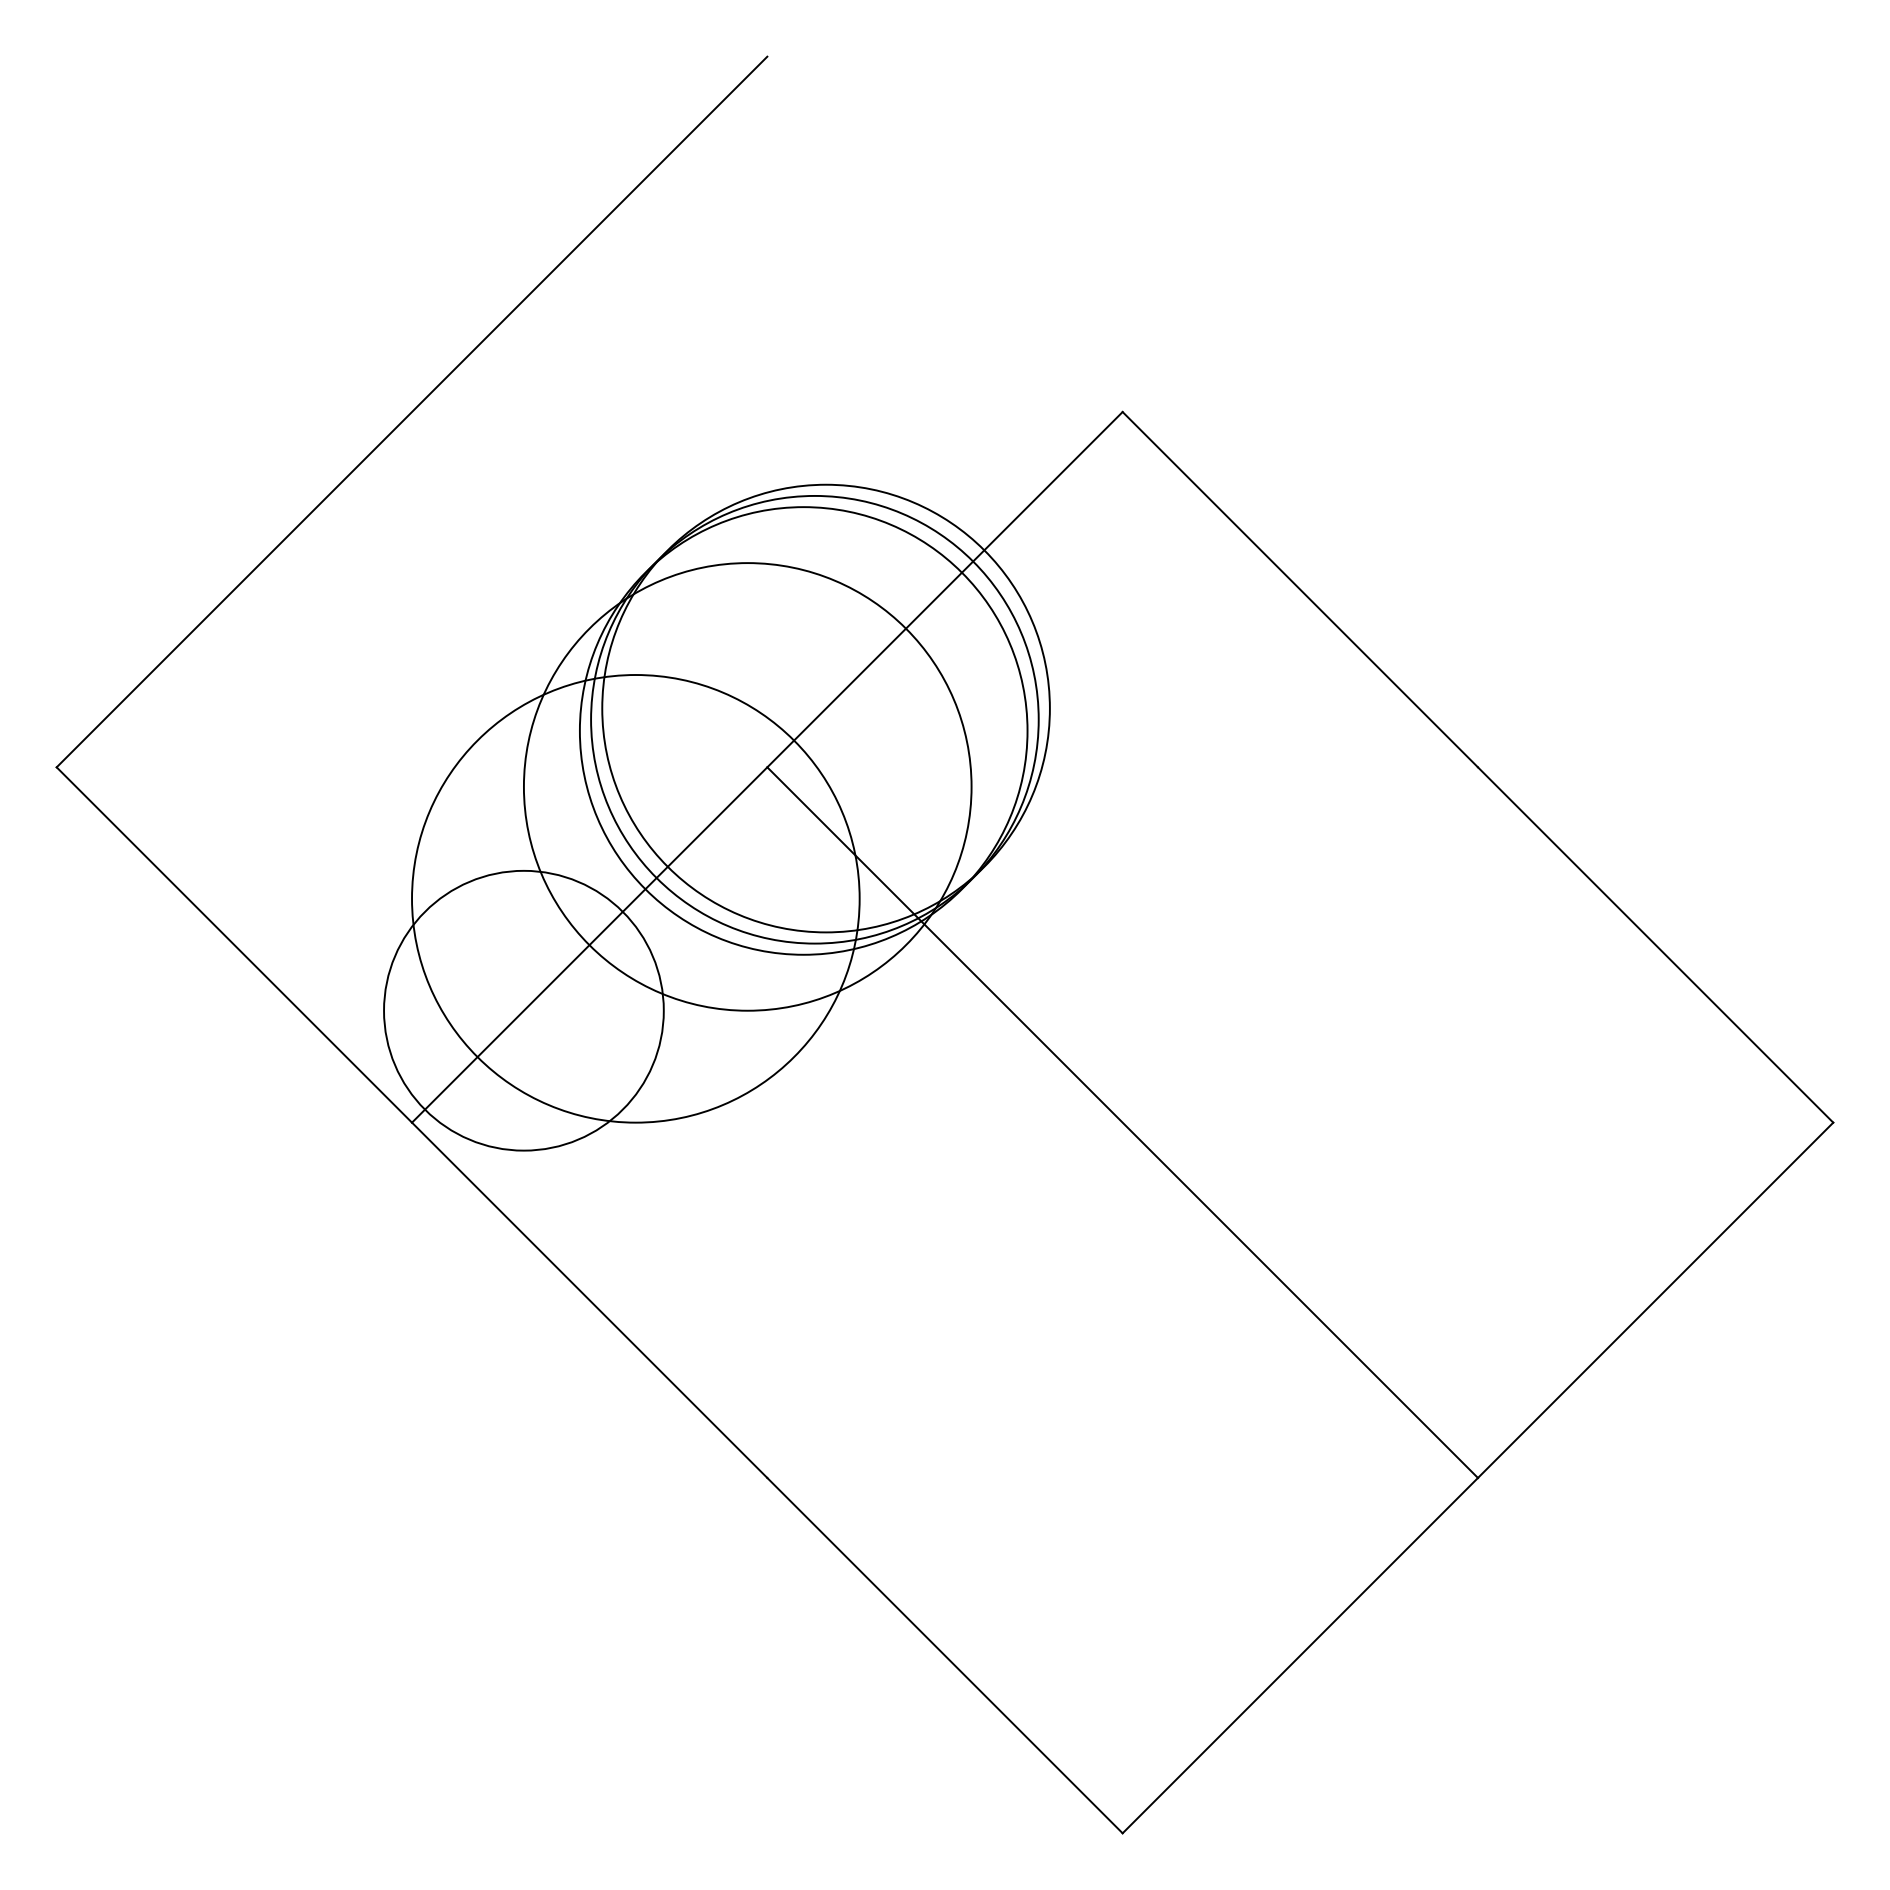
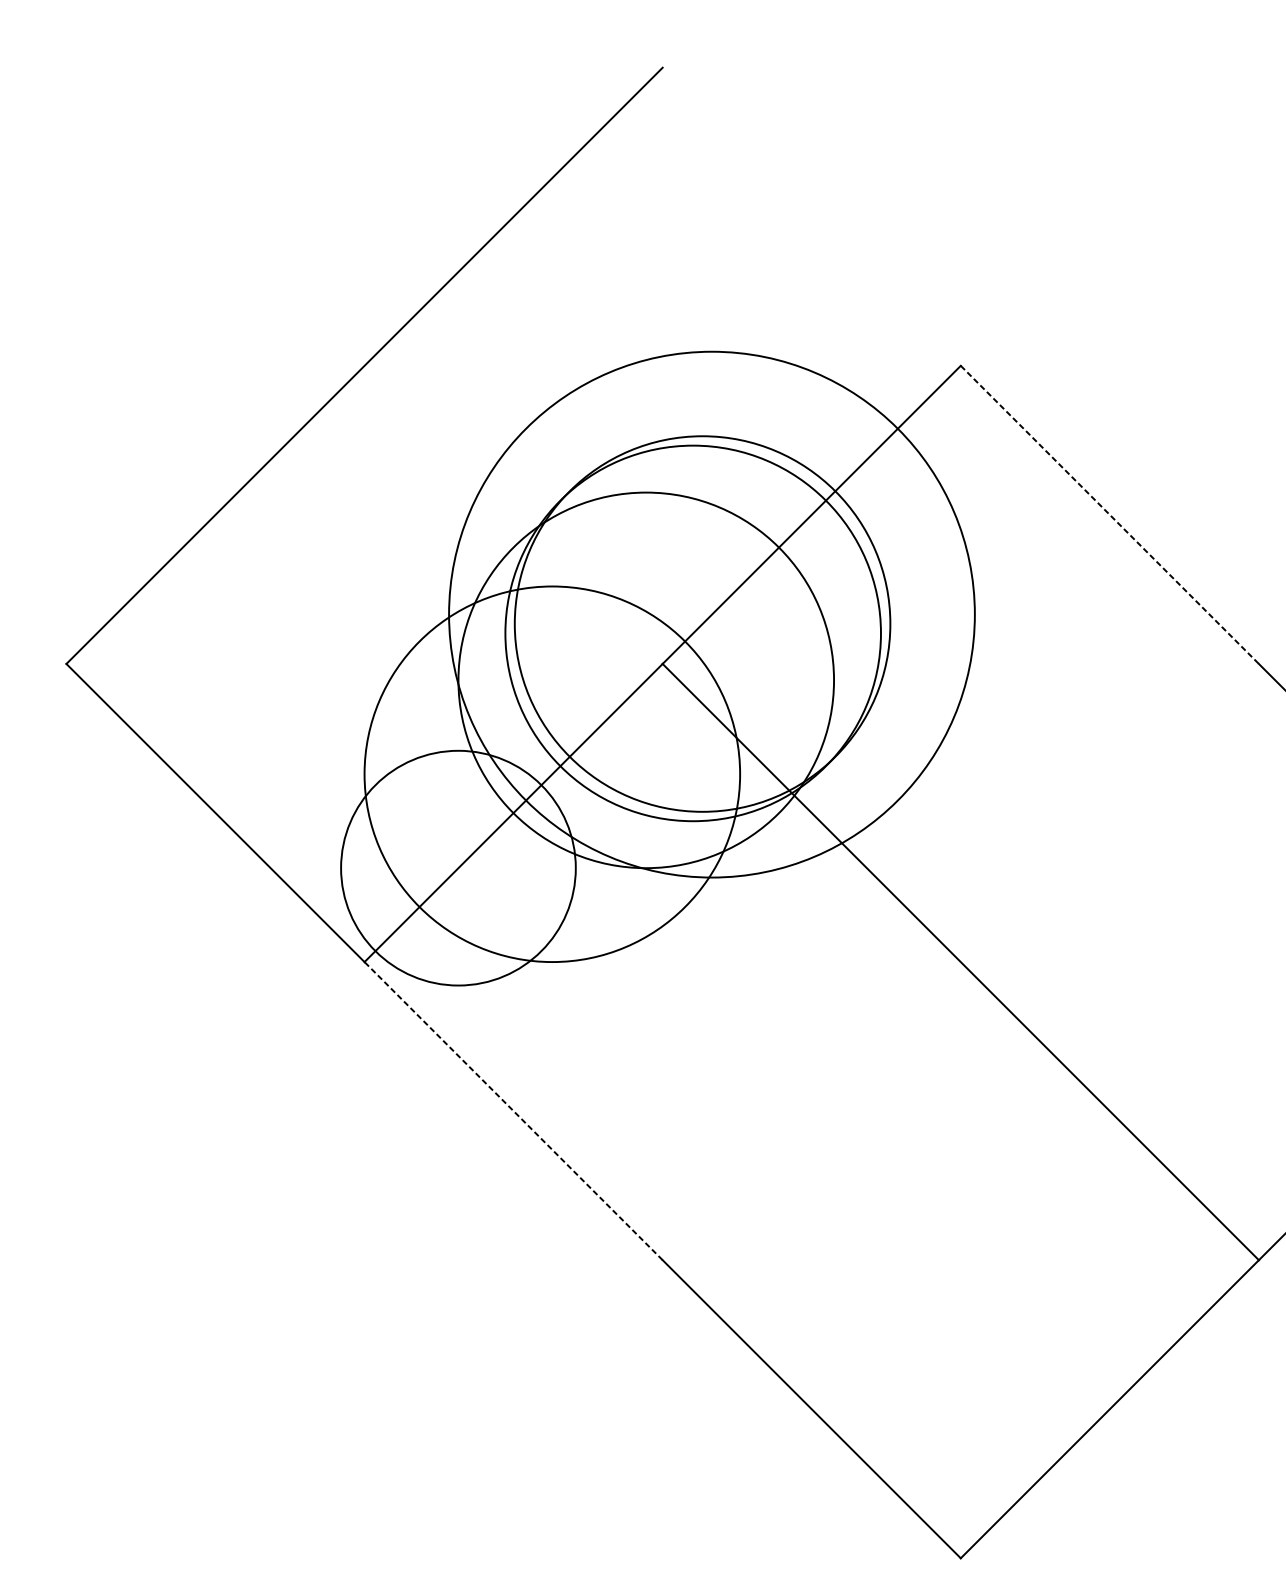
line: (1300, 590) -> (1110, 515), solid -> dashed
circle: (825, 708) -> (711, 614), size x1.4
line: (589, 1299) -> (513, 1110), solid -> dashed

